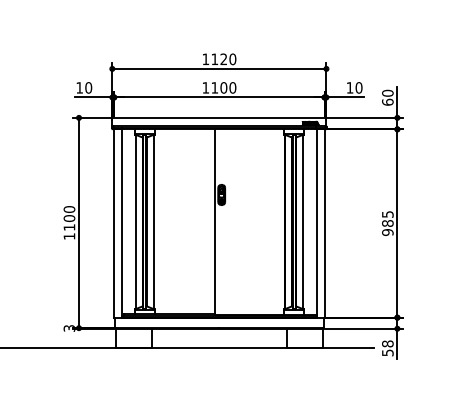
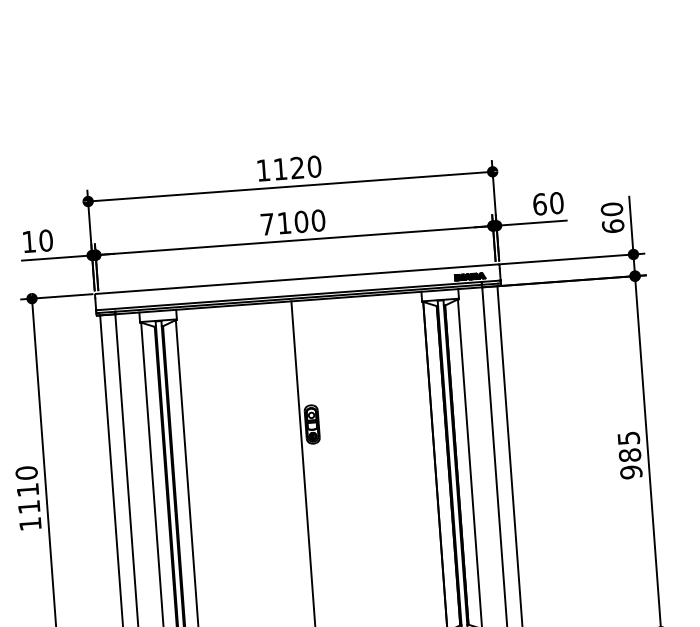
text: (205, 87) -> (266, 223), 1100 -> 7100
text: (349, 87) -> (538, 203), 10 -> 60
text: (69, 218) -> (27, 490), 1100 -> 1110

